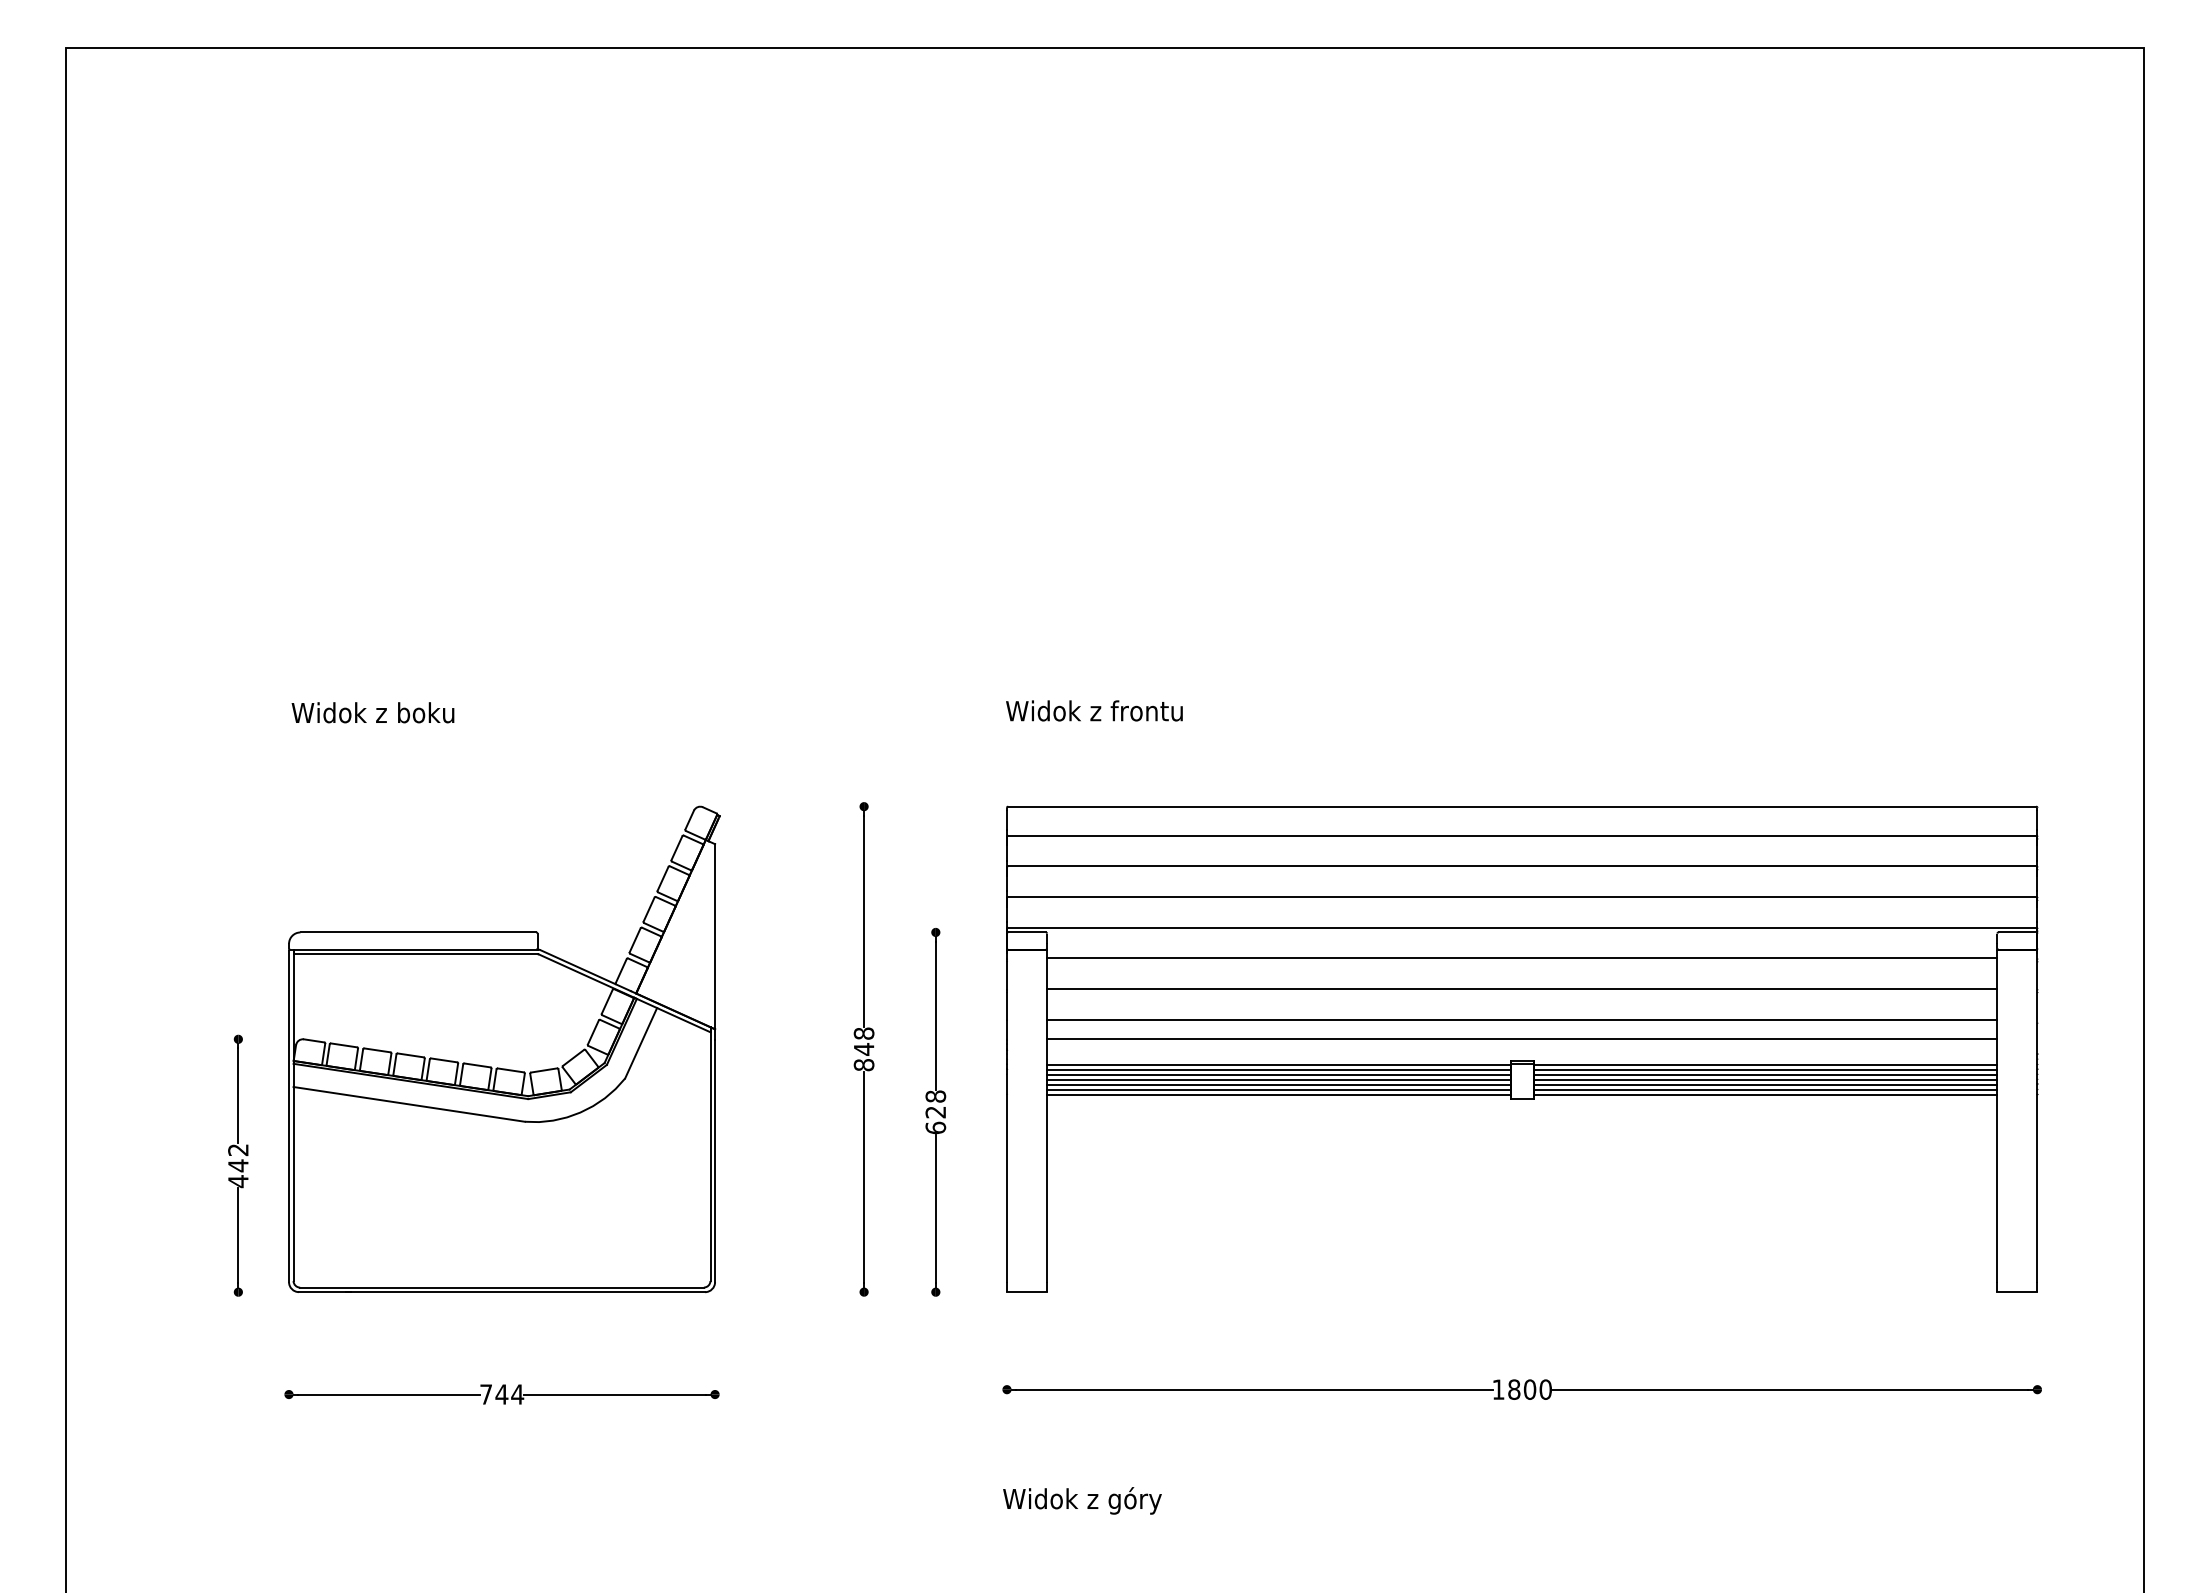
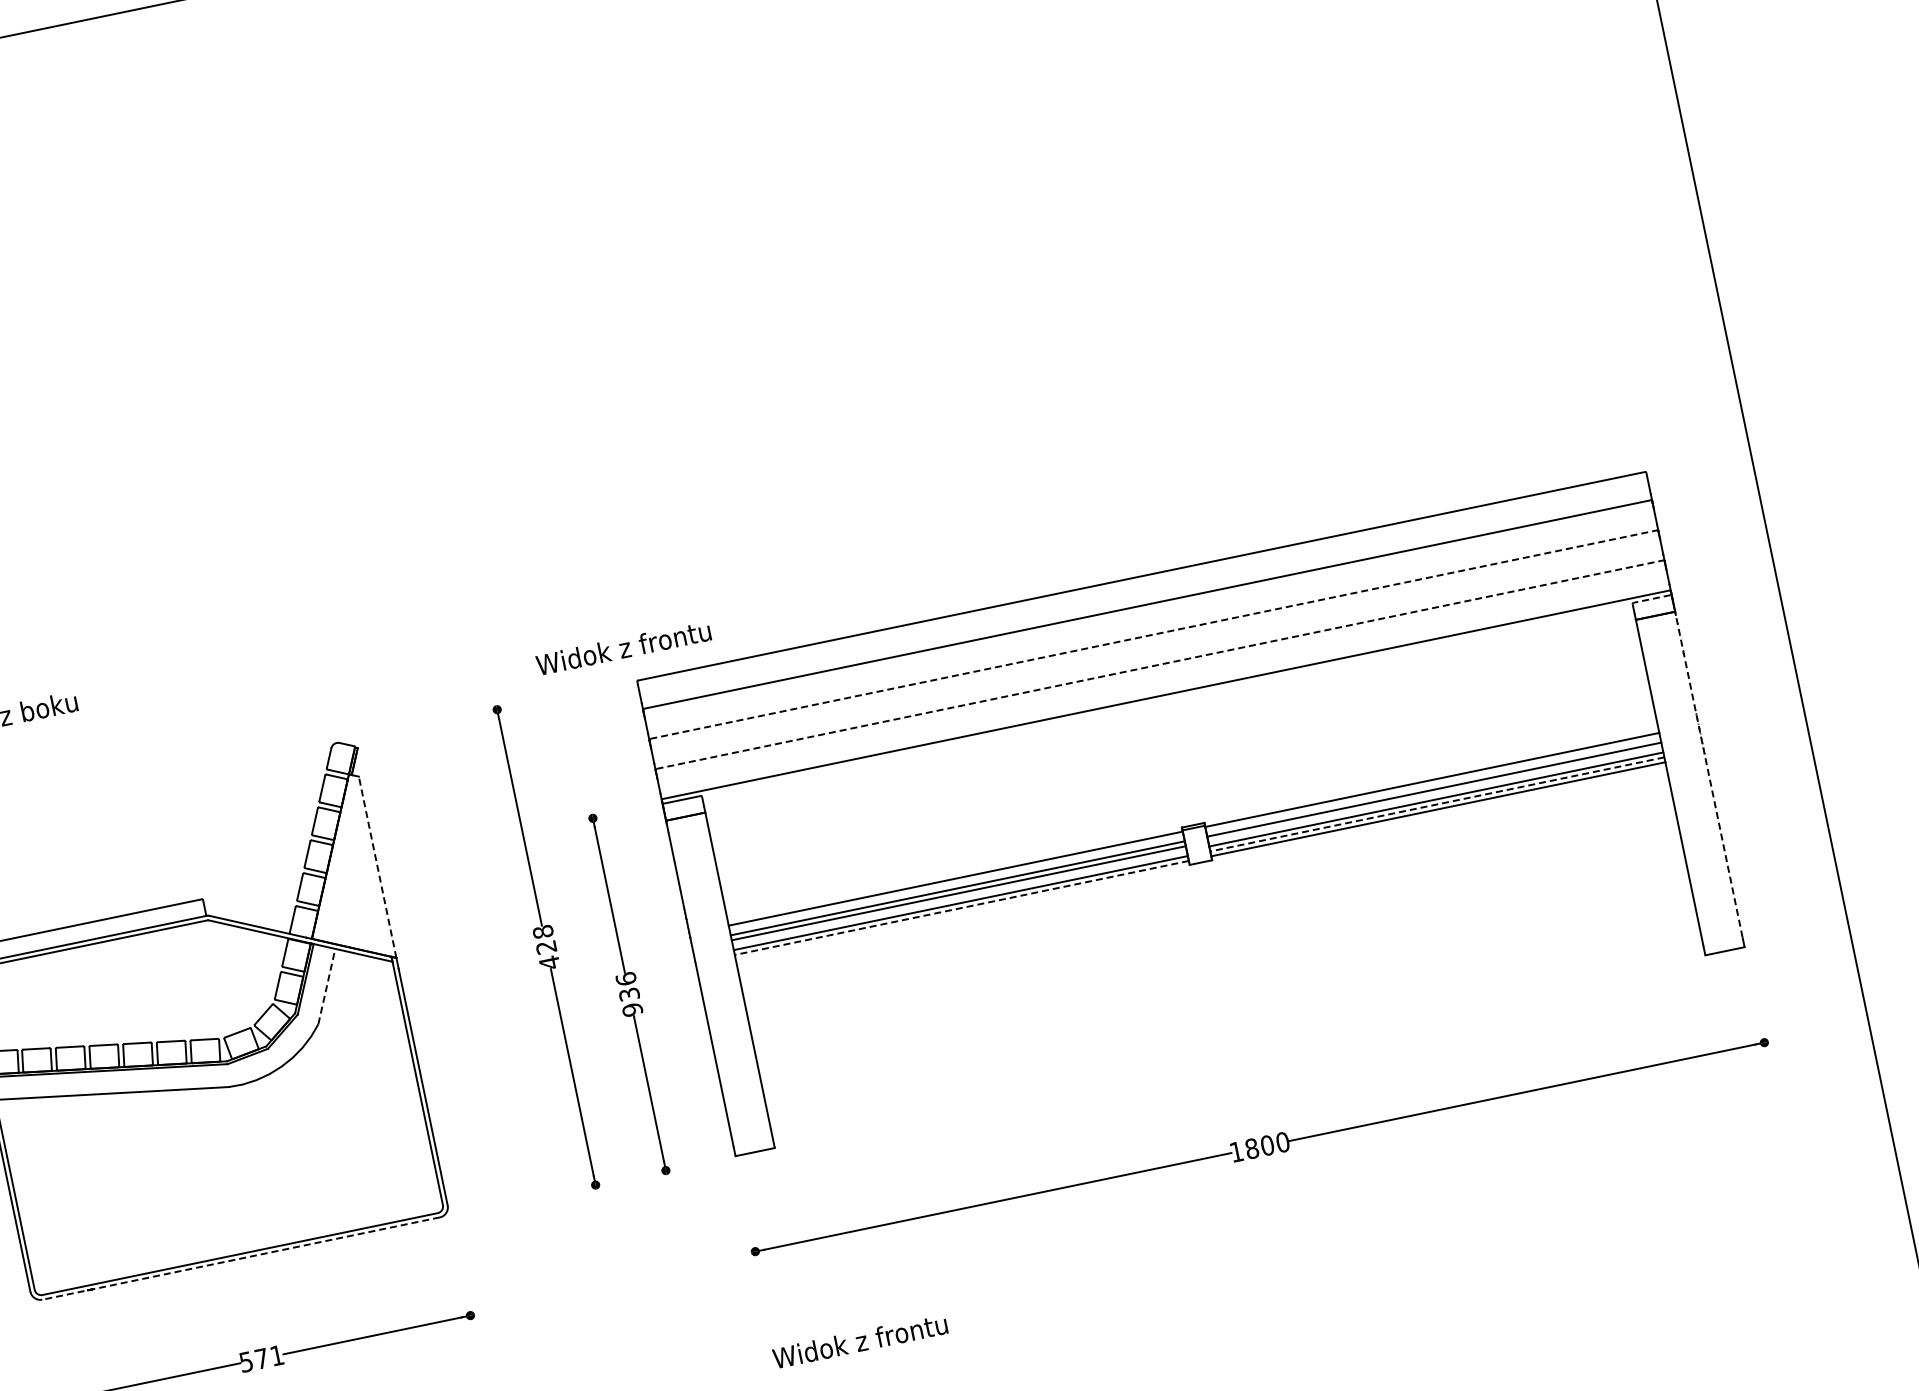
text: (1094, 710) -> (623, 647), moved
line: (1522, 866) -> (1154, 634), solid -> dashed
line: (1522, 896) -> (1160, 664), solid -> dashed
line: (2017, 932) -> (1652, 599), solid -> dashed
line: (715, 936) -> (378, 866), solid -> dashed
line: (1522, 958) -> (1172, 724), removed
line: (1522, 989) -> (1178, 755), removed
line: (1522, 1019) -> (1185, 784), removed
line: (1522, 1039) -> (1189, 804), removed
line: (641, 1043) -> (327, 986), solid -> dashed
text: (863, 1057) -> (547, 955), 848 -> 428
line: (1278, 1070) -> (956, 884), removed
line: (1765, 1070) -> (1433, 785), removed
line: (1765, 1080) -> (1435, 795), removed
line: (1278, 1085) -> (959, 898), removed
line: (1765, 1090) -> (1437, 804), solid -> dashed
line: (1278, 1095) -> (961, 908), solid -> dashed
text: (935, 1112) -> (629, 994), 628 -> 936
line: (2037, 1116) -> (1709, 775), solid -> dashed
line: (501, 1292) -> (240, 1258), solid -> dashed
text: (502, 1394) -> (262, 1358), 744 -> 571
text: (1143, 1500) -> (911, 1332), Widok z góry -> Widok z frontu

